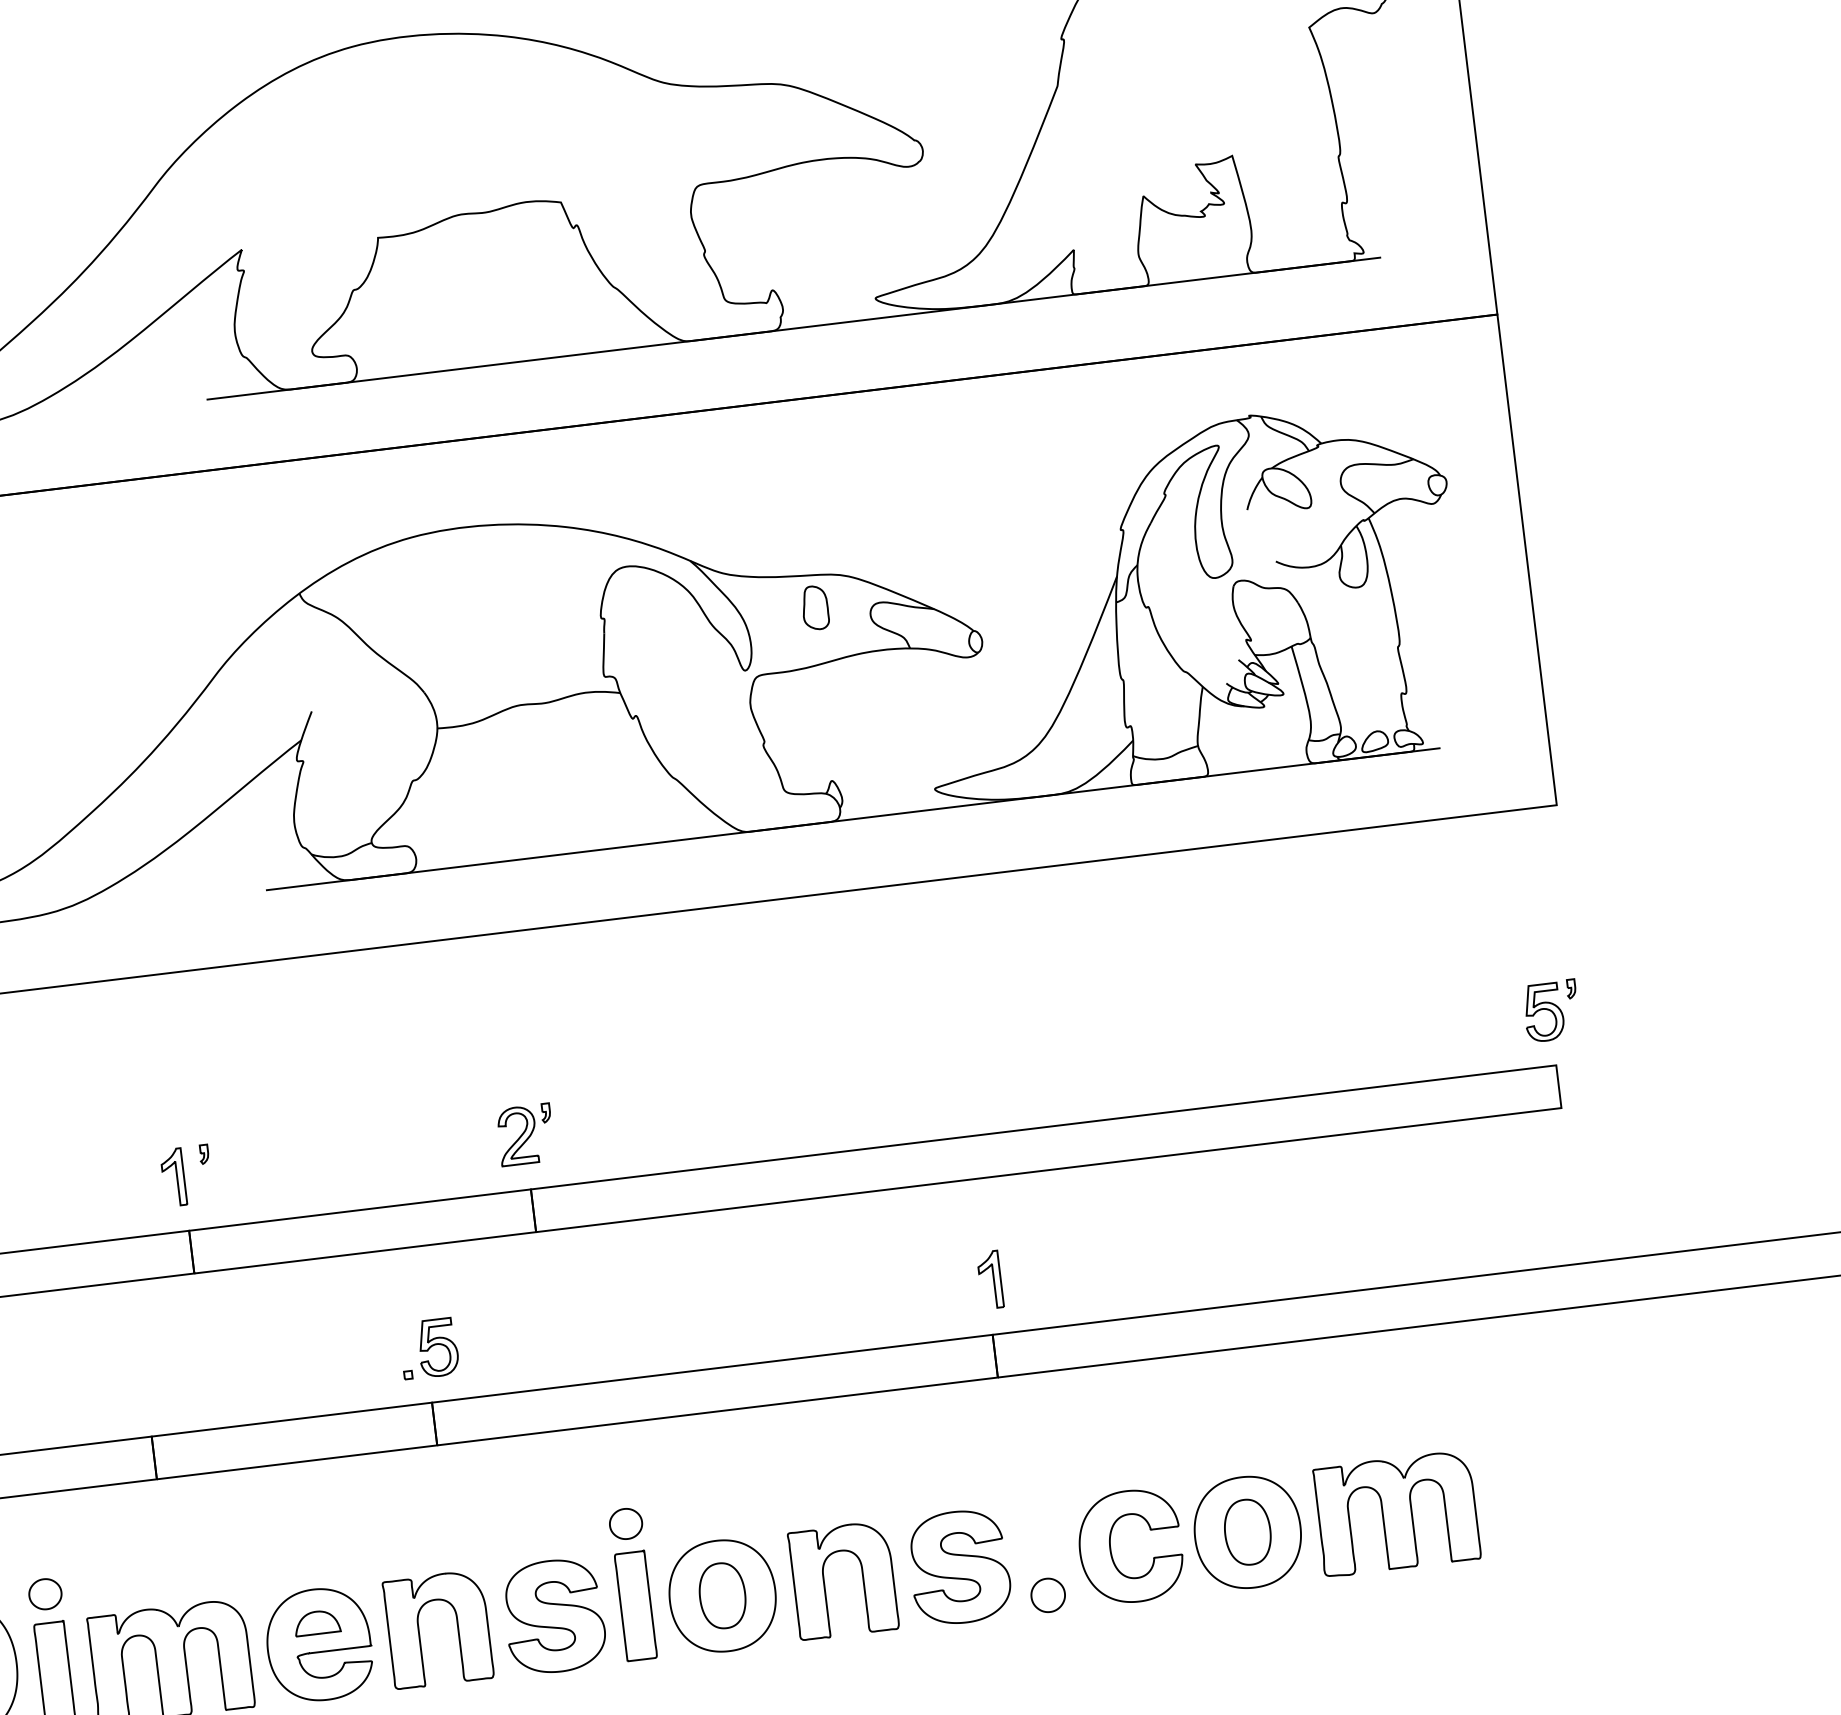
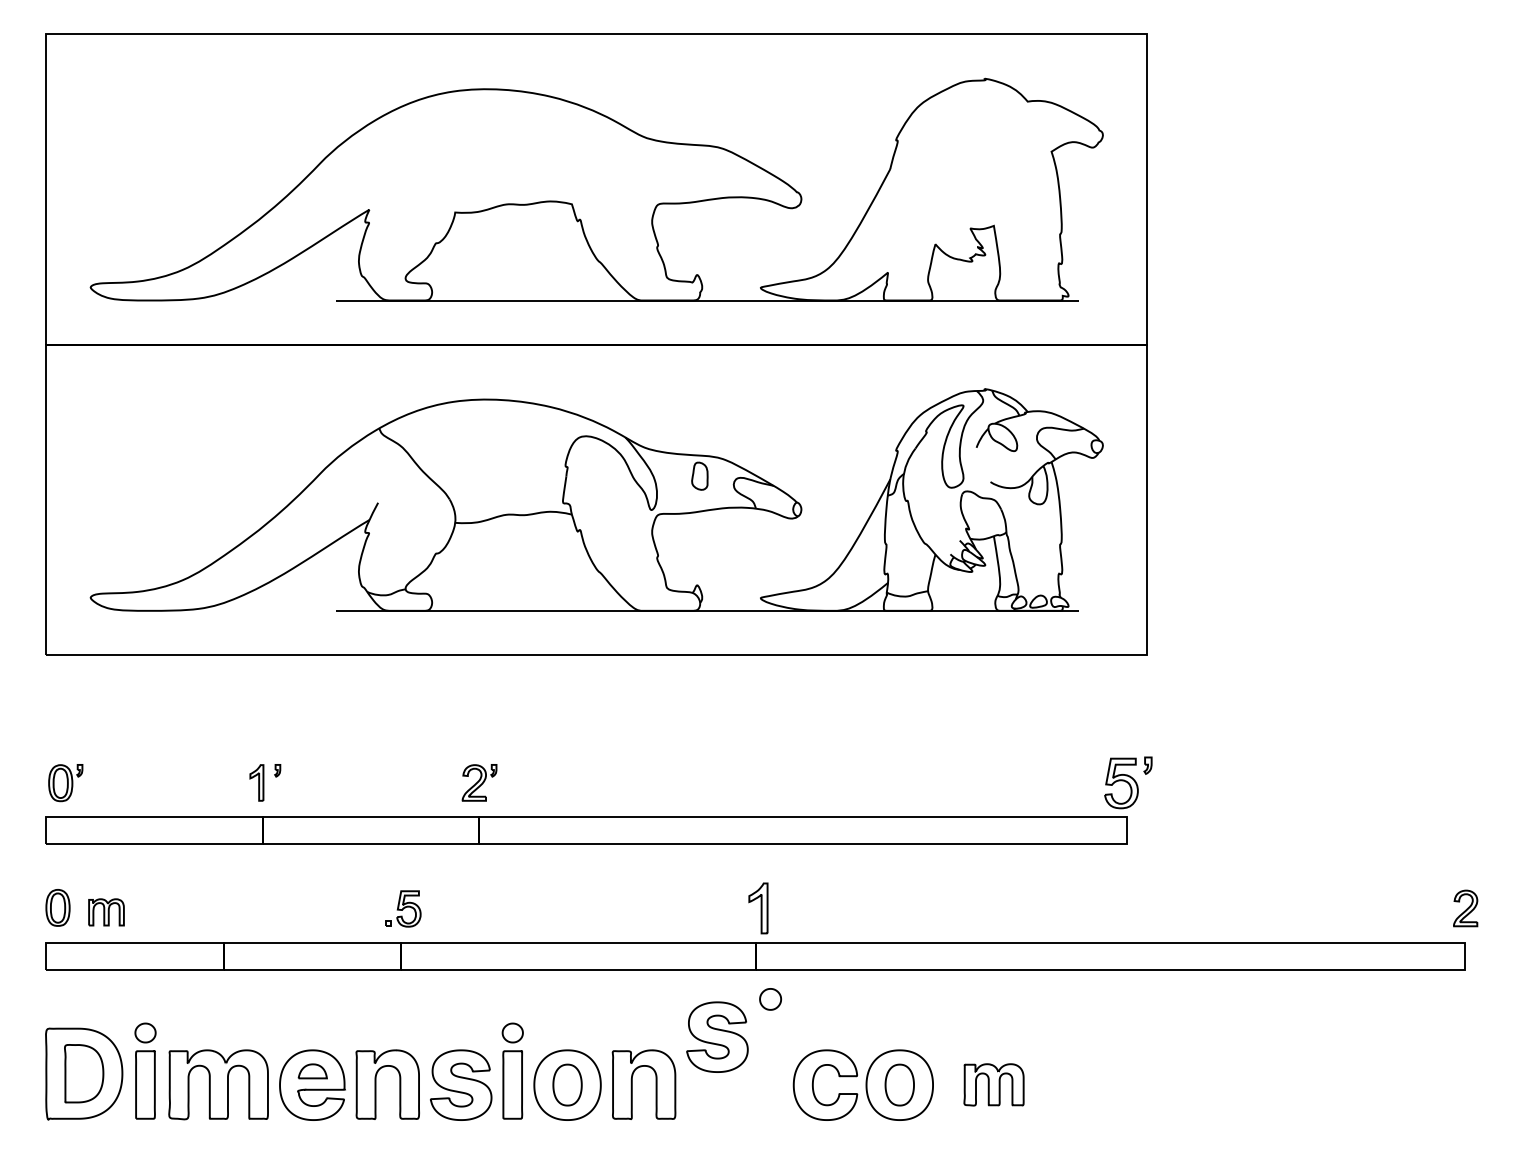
part: (1551, 1011) -> (1128, 783), size x1.4
part: (989, 1280) -> (757, 908), size x1.4
part: (1395, 1513) -> (993, 1084), size x0.6
part: (959, 1566) -> (717, 1036), moved
part: (1048, 1595) -> (770, 999), moved

